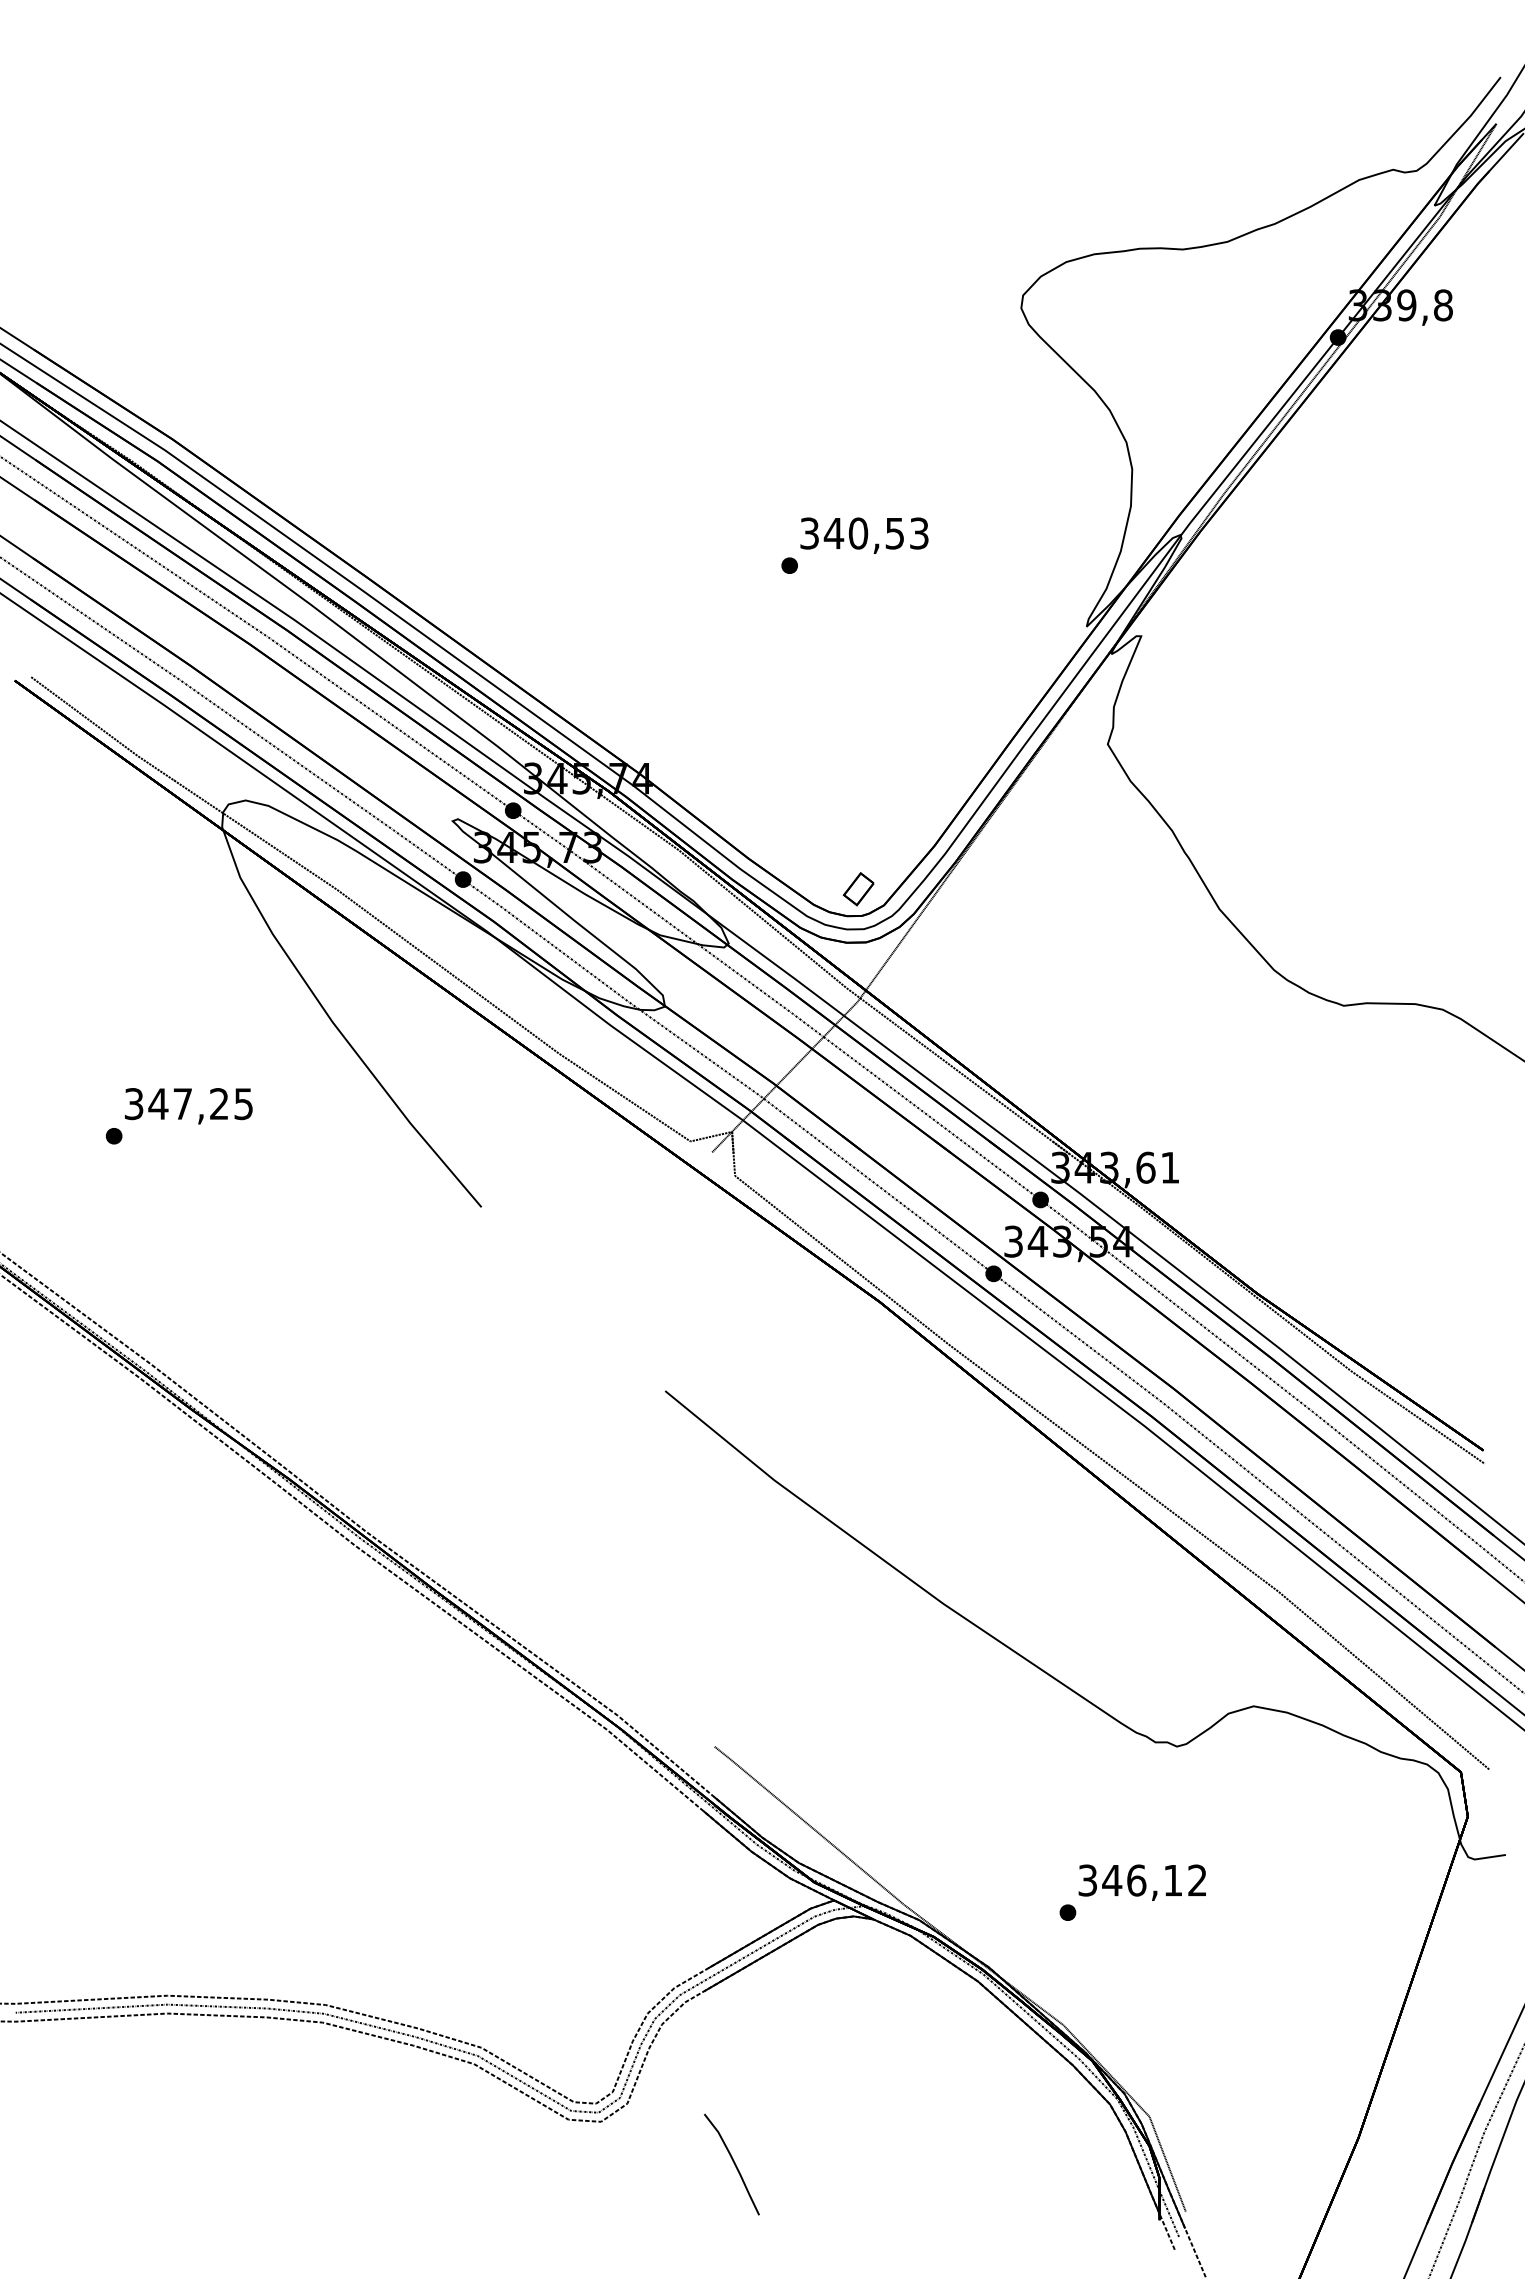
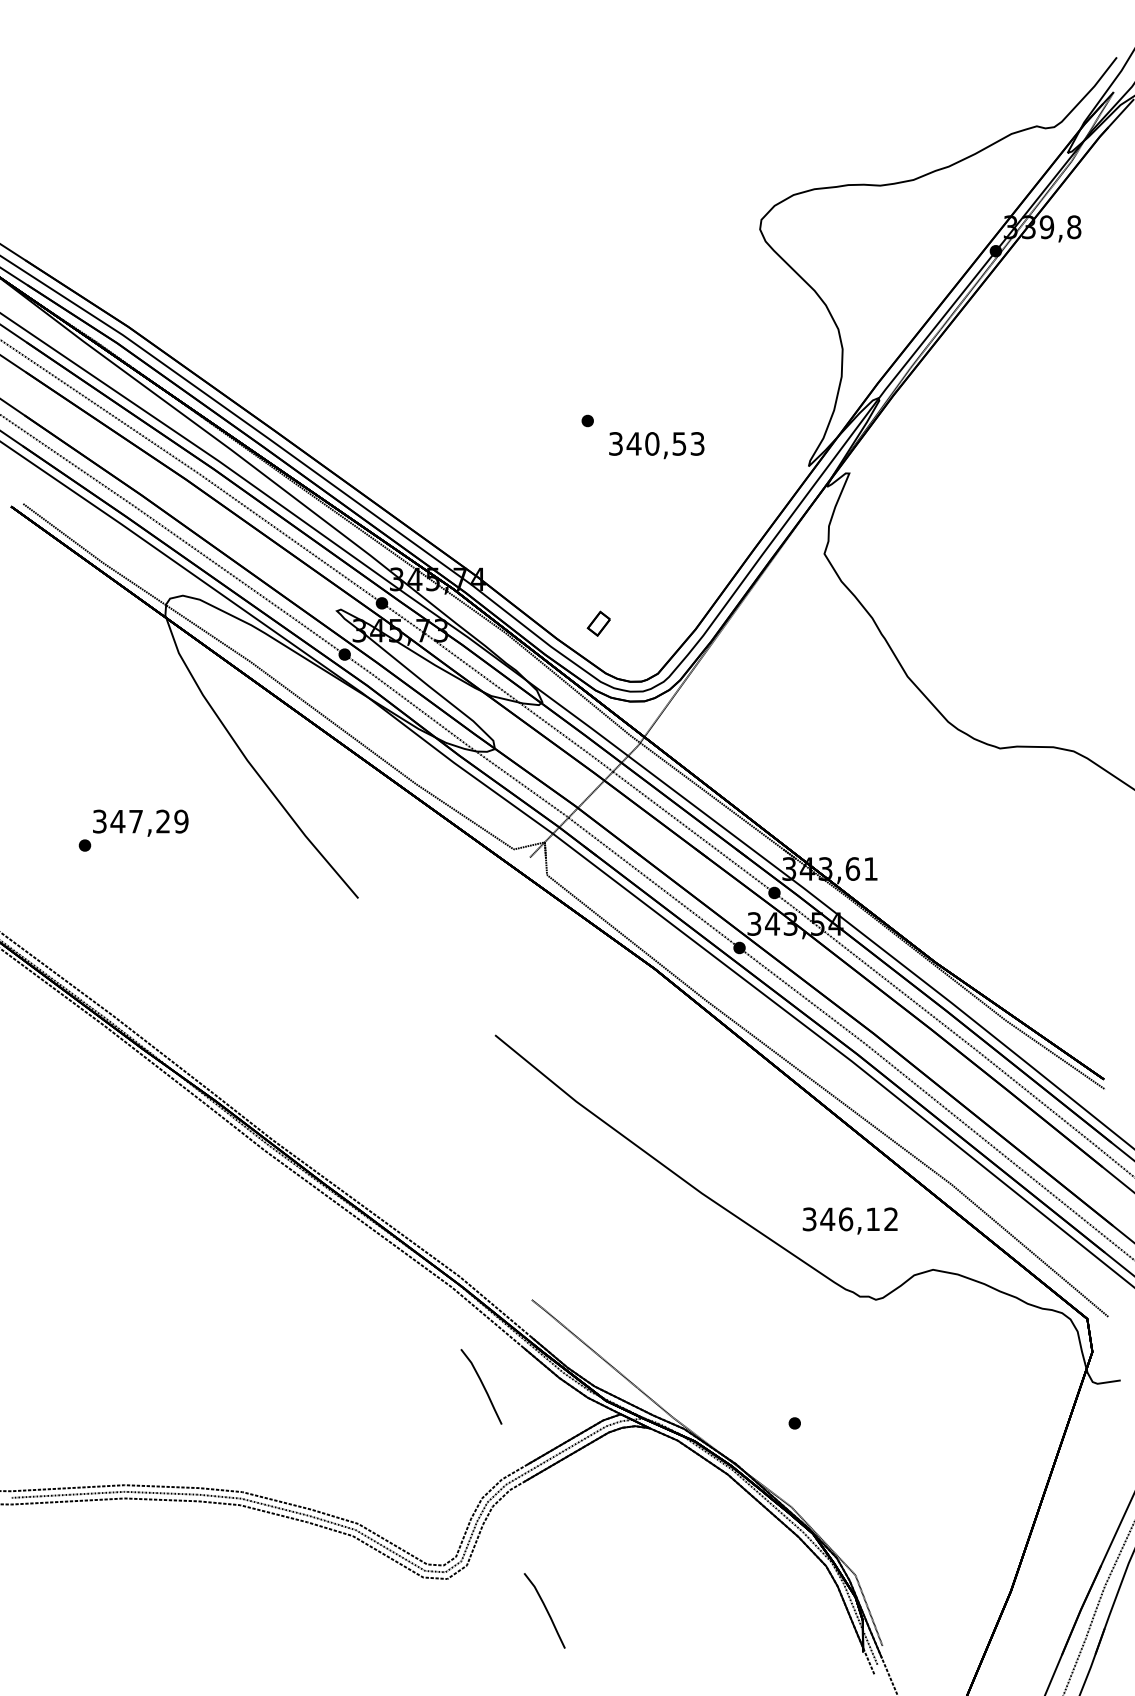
text: (864, 535) -> (656, 445), moved
part: (858, 889) -> (598, 623), moved
text: (243, 1103) -> (181, 821), 347,25 -> 347,29
curve: (648, 1862) -> (482, 1386), added
text: (1141, 1882) -> (849, 1220), moved

